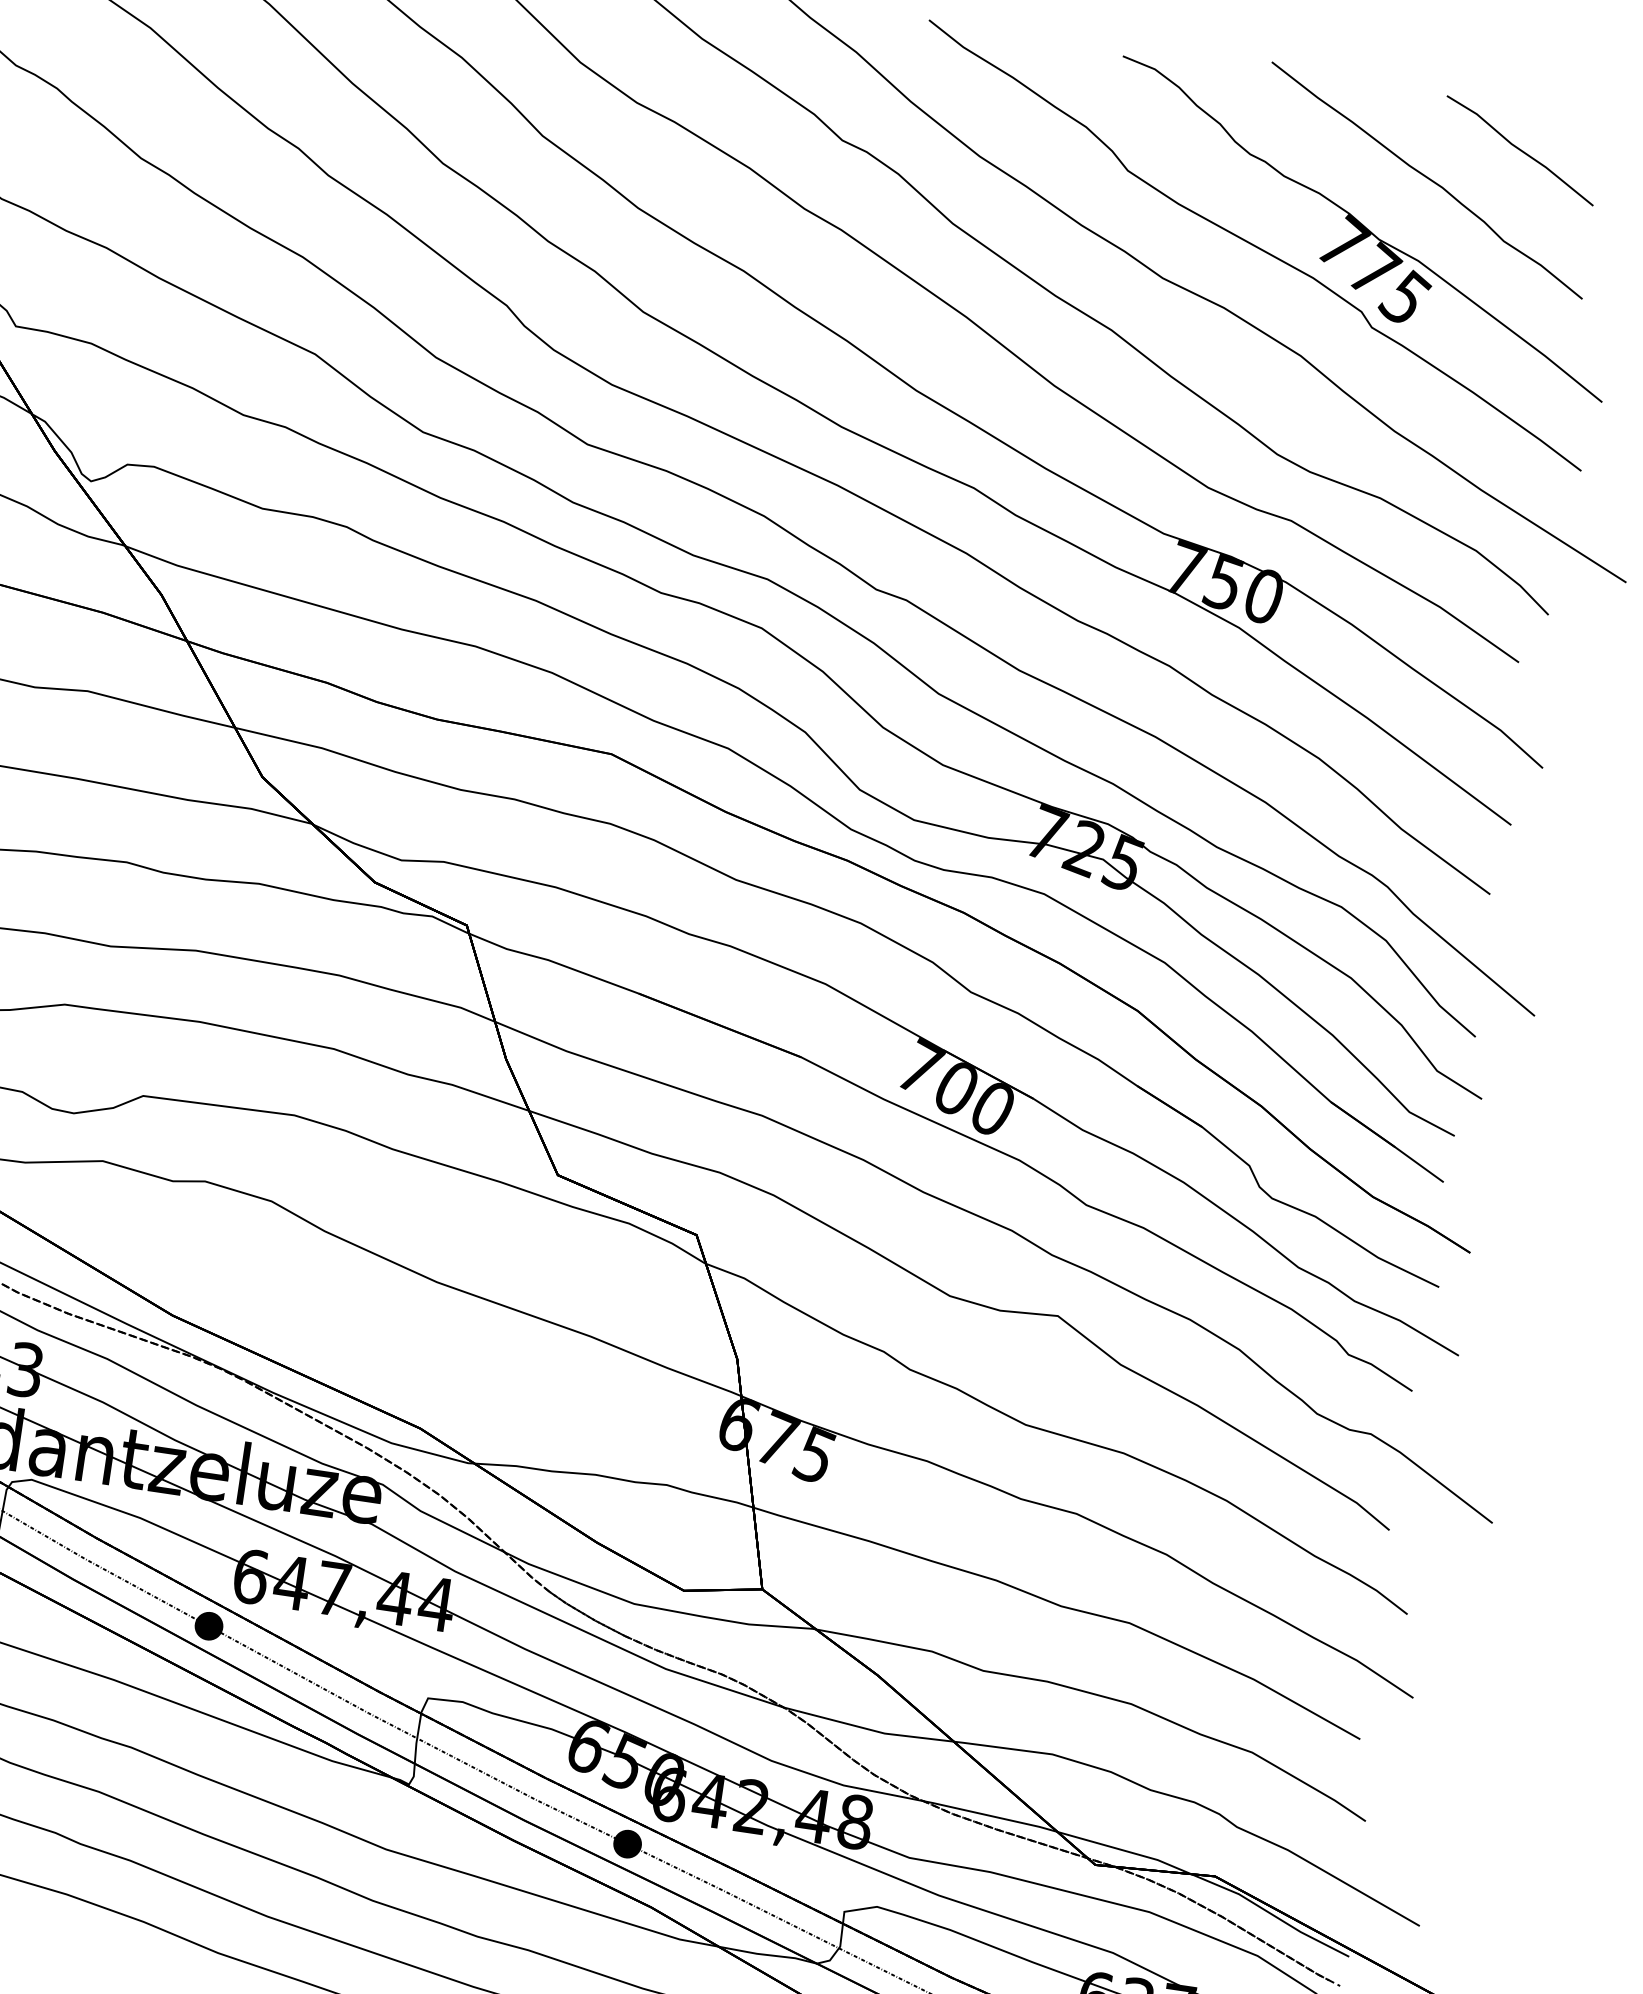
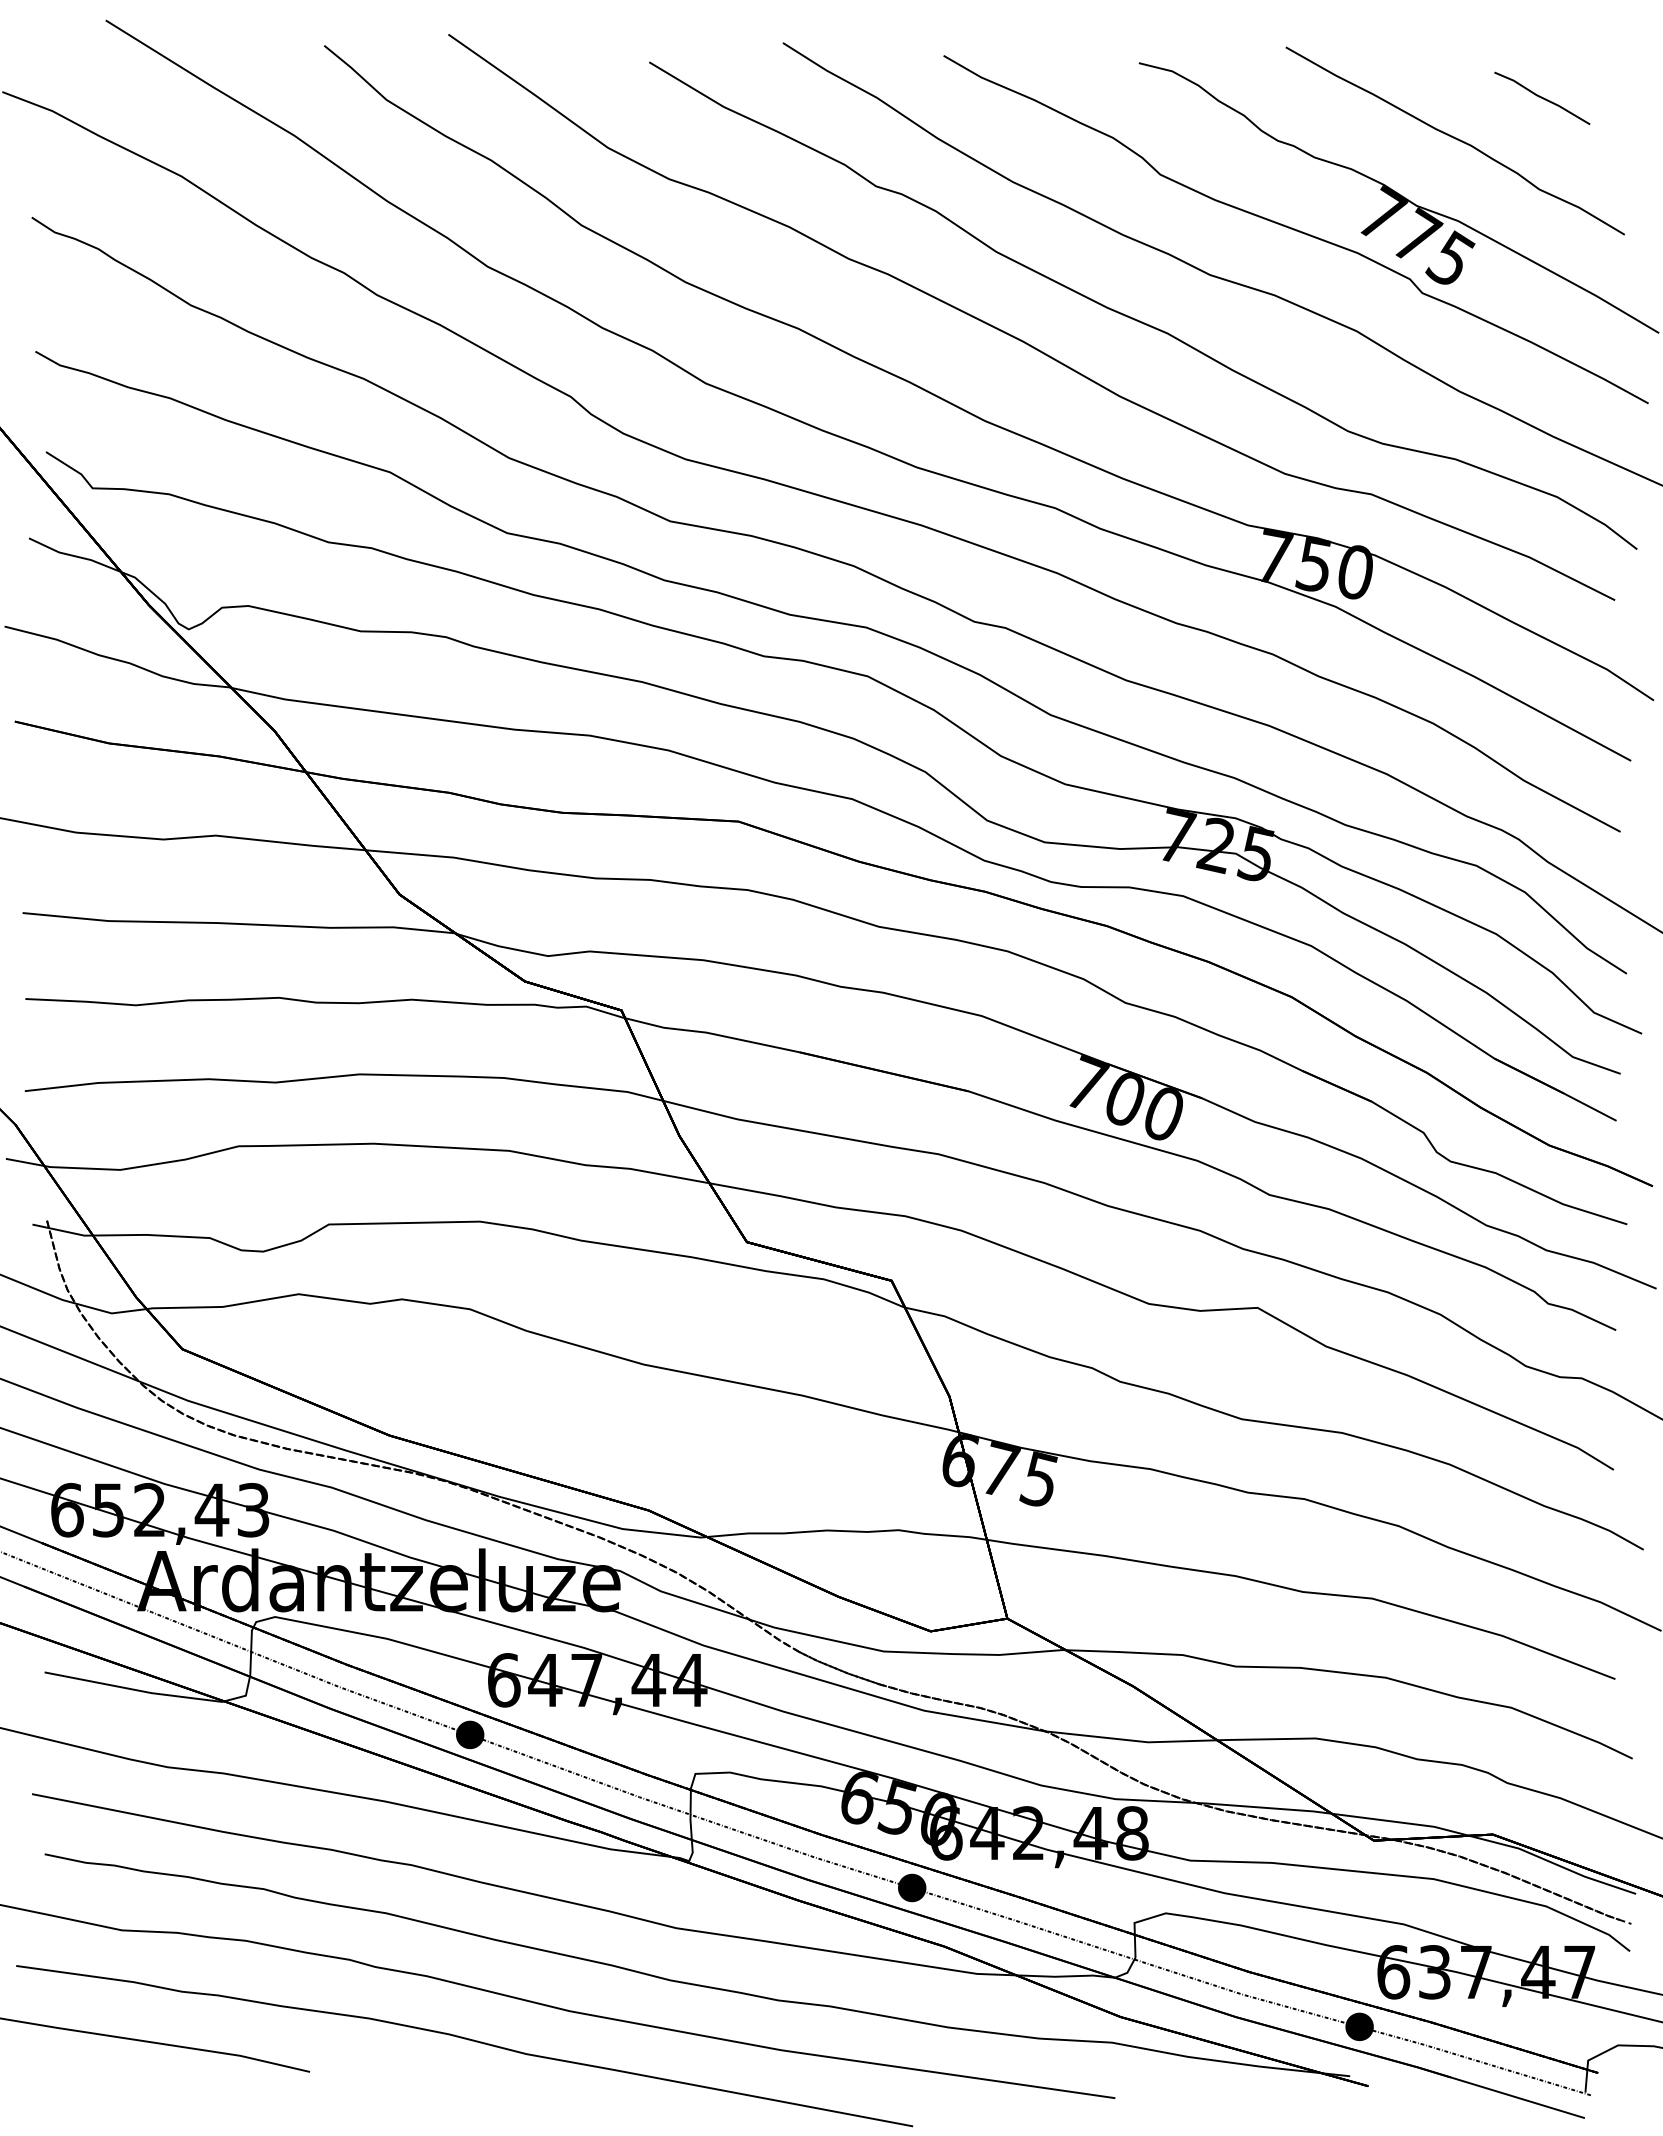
part: (1520, 150) -> (1542, 98), size x0.6

